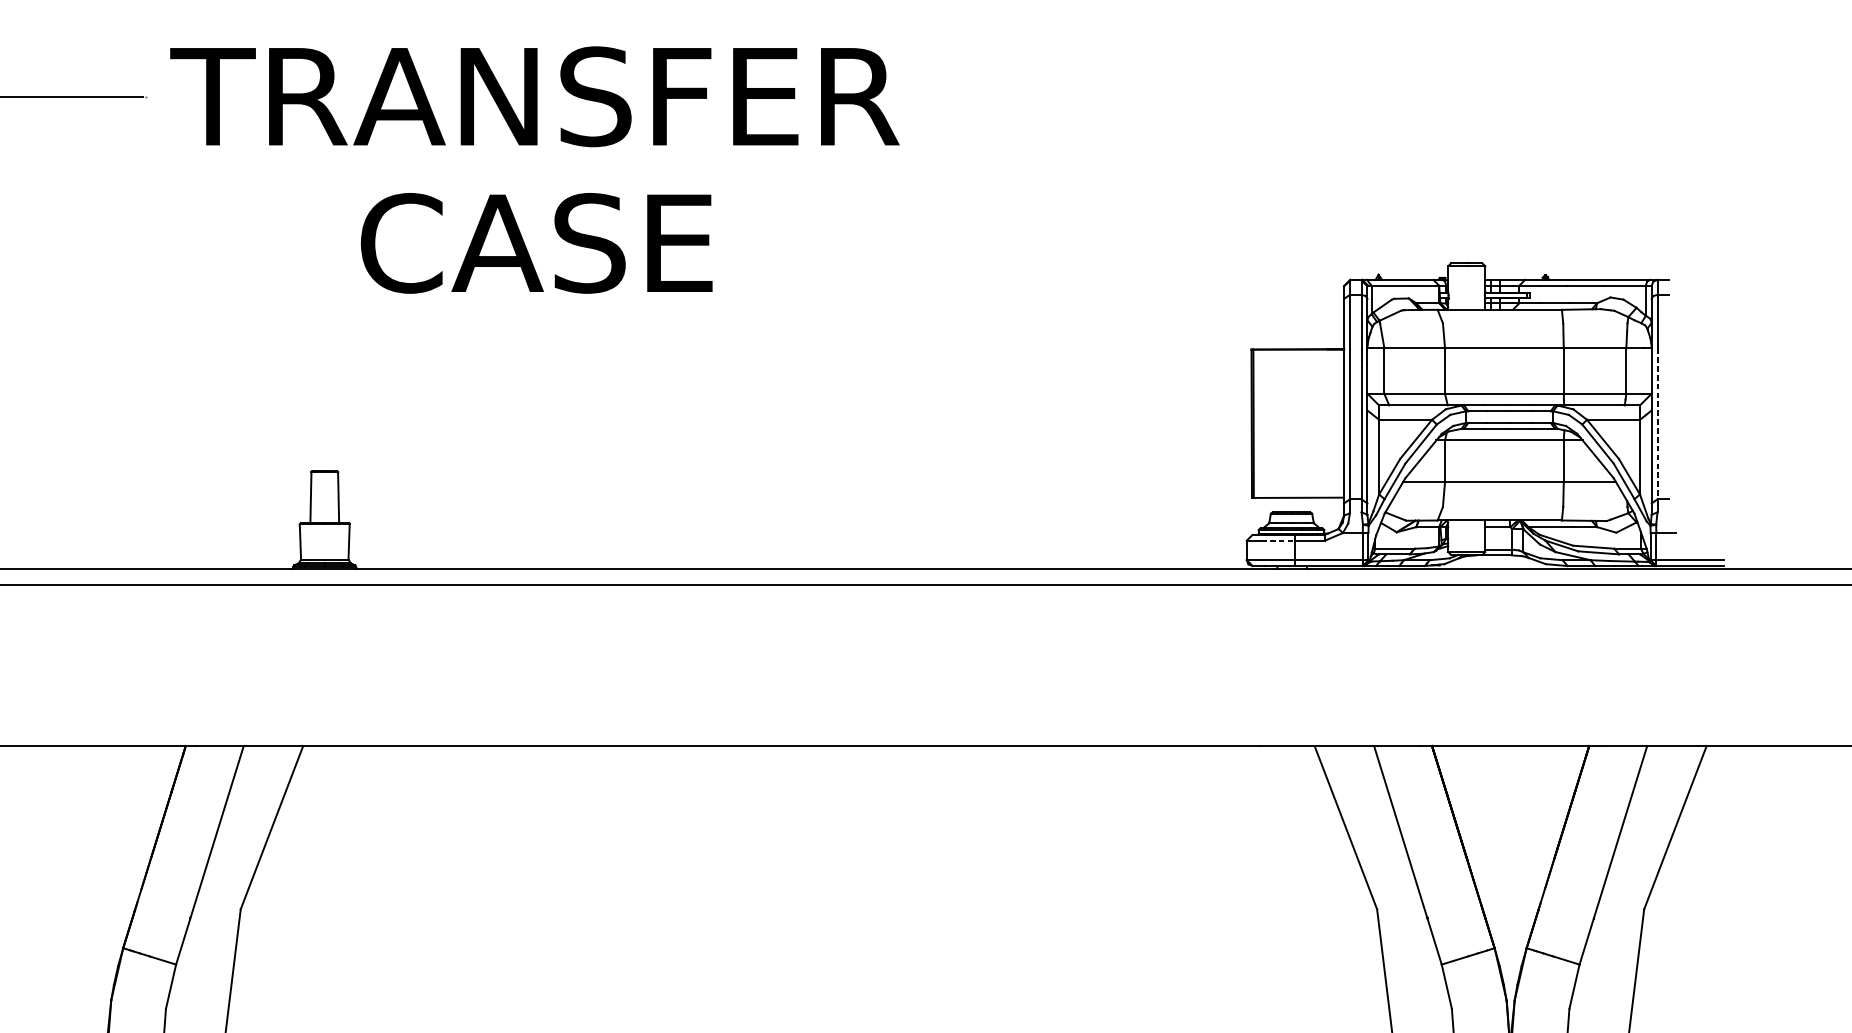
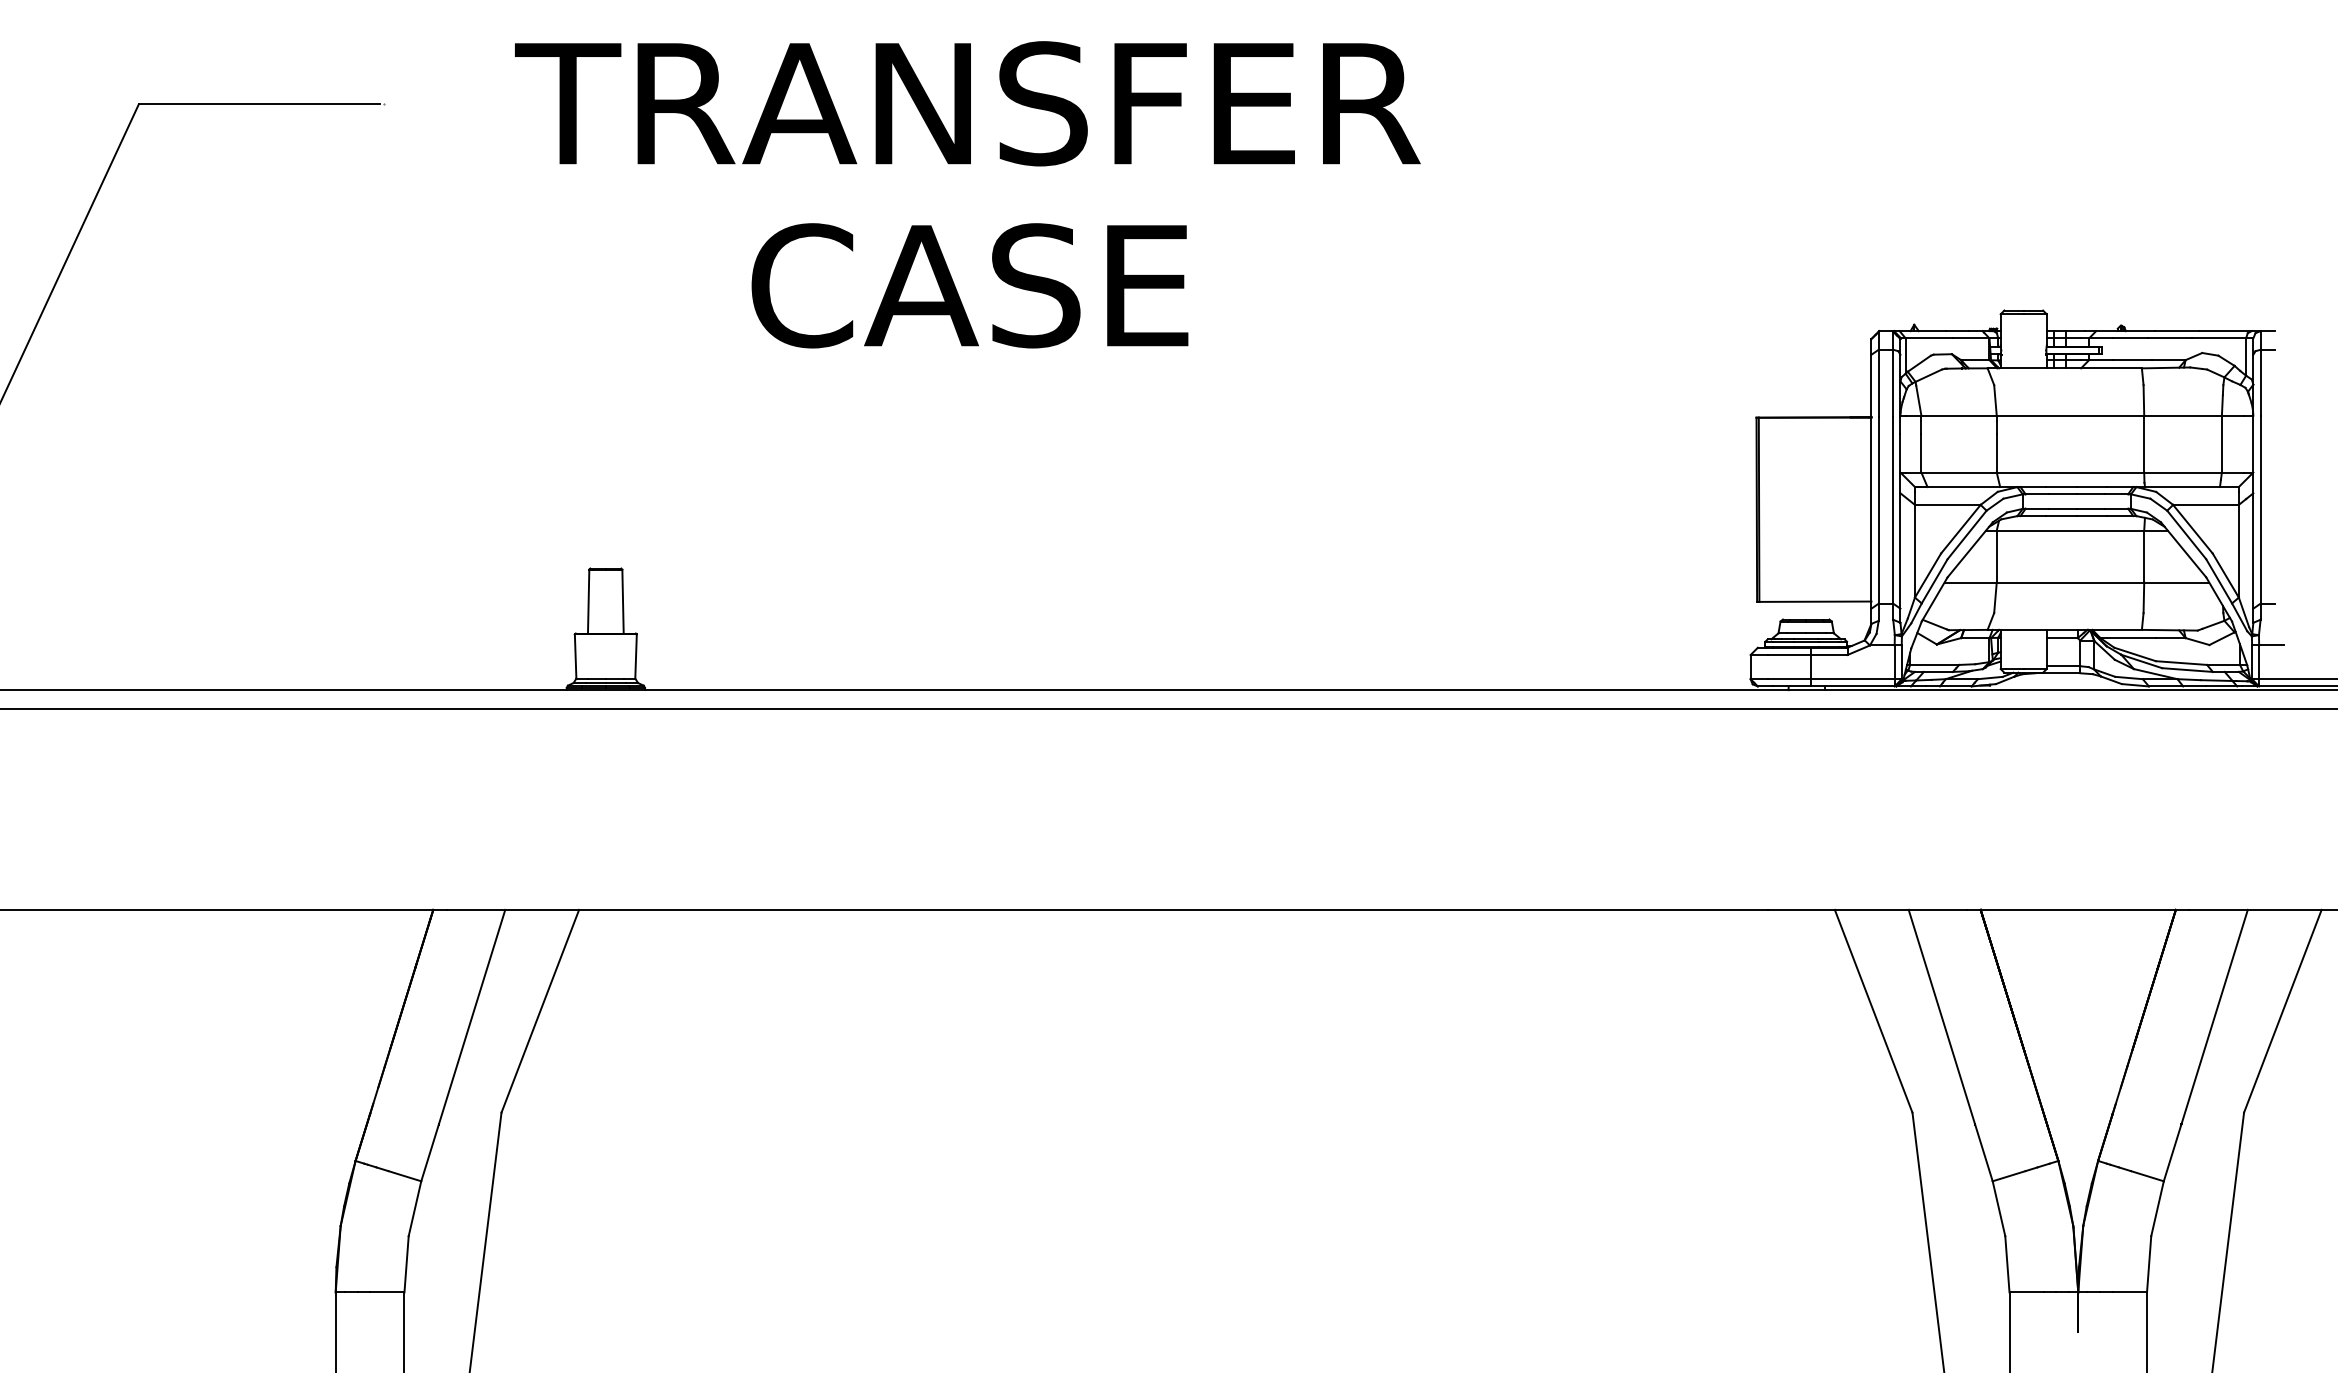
text: (534, 169) -> (967, 194), moved
line: (1657, 423) -> (2260, 509), dashed -> solid
line: (1278, 541) -> (1790, 655), dashed -> solid

